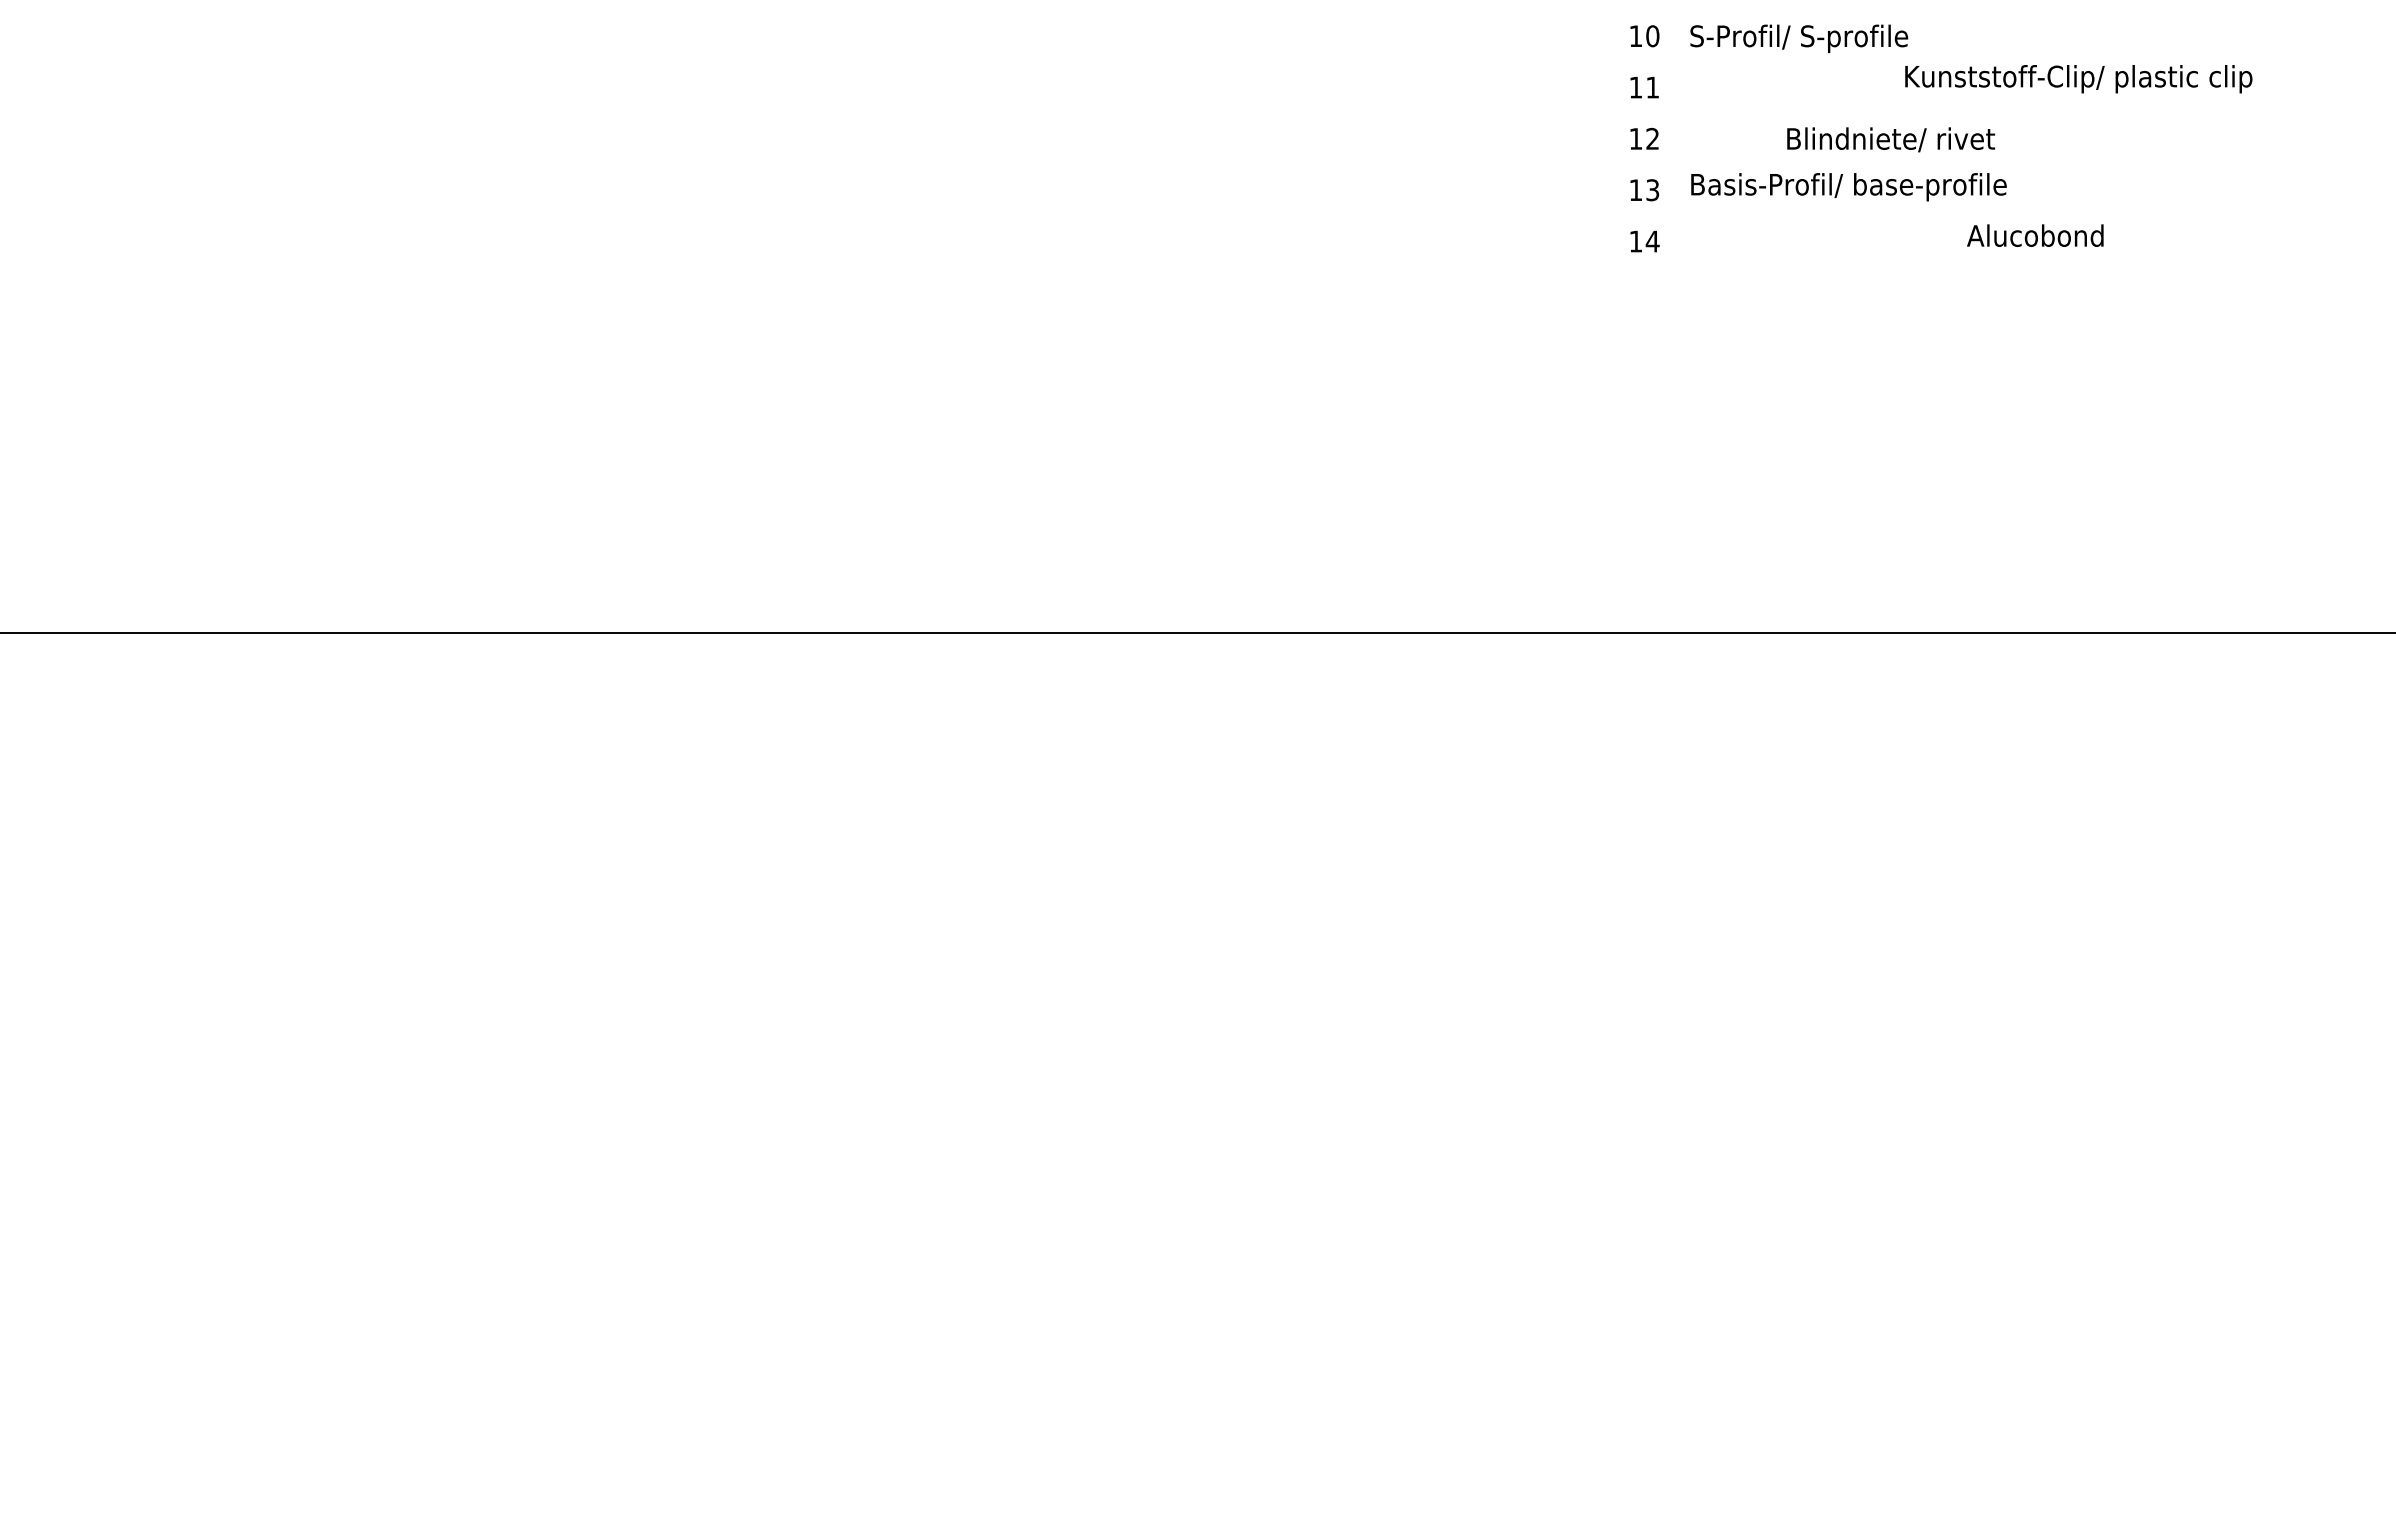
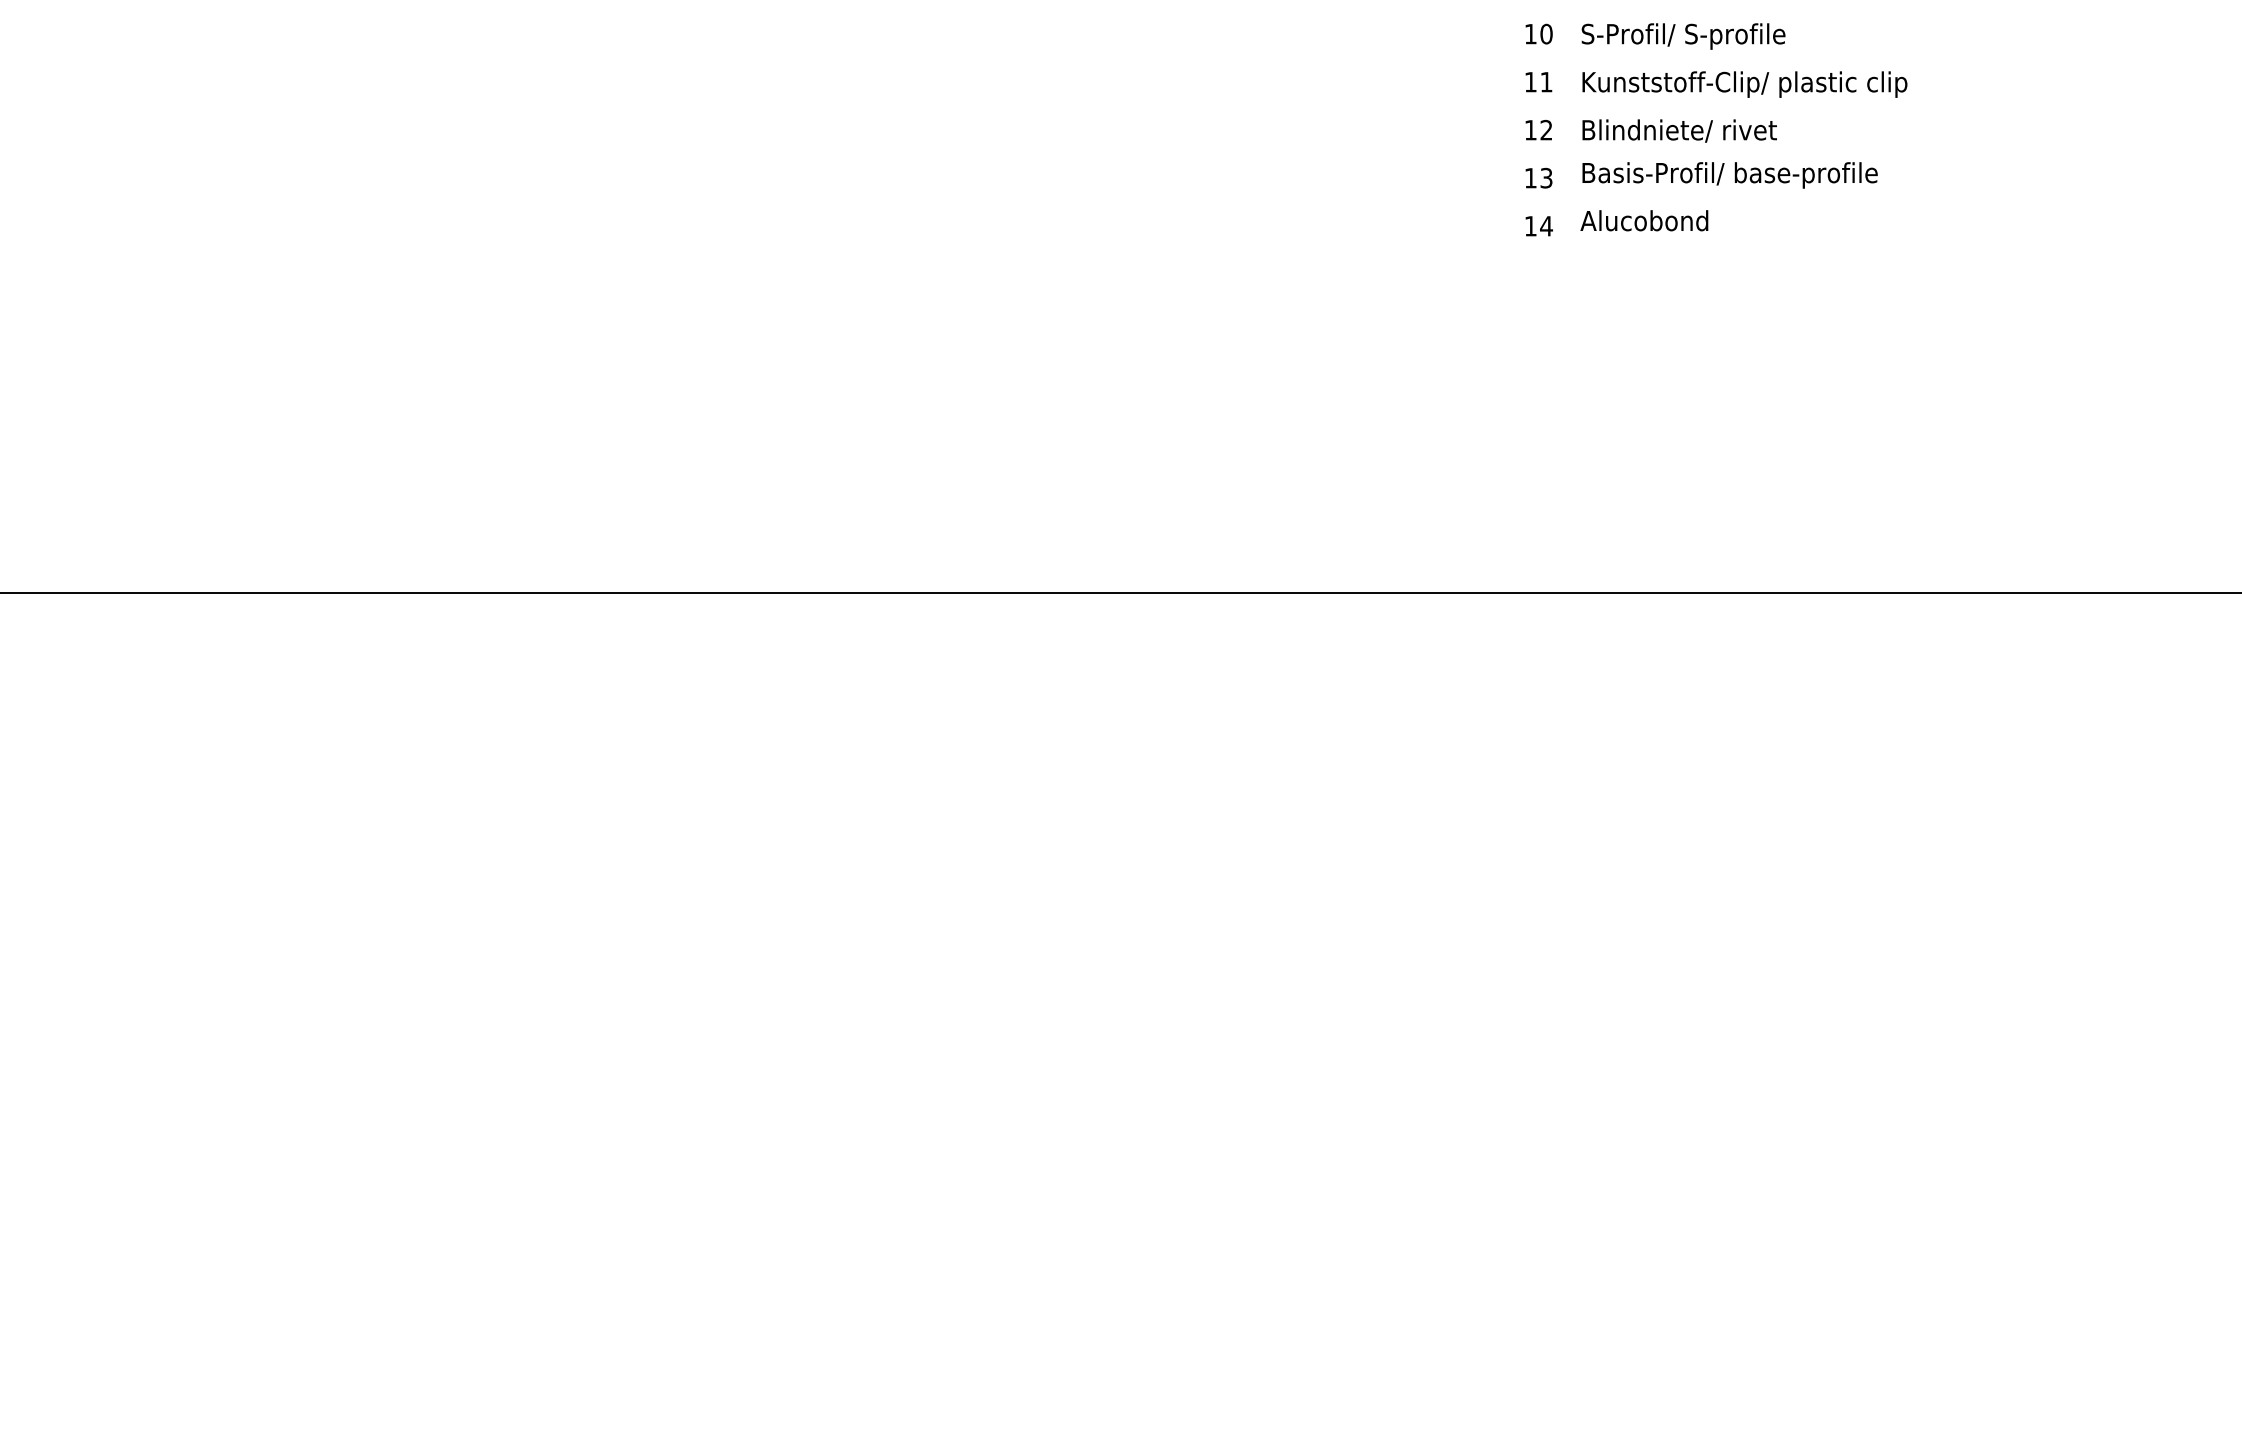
text: (2078, 79) -> (1744, 84), moved
text: (1891, 139) -> (1680, 130), moved
text: (2035, 235) -> (1644, 220), moved

